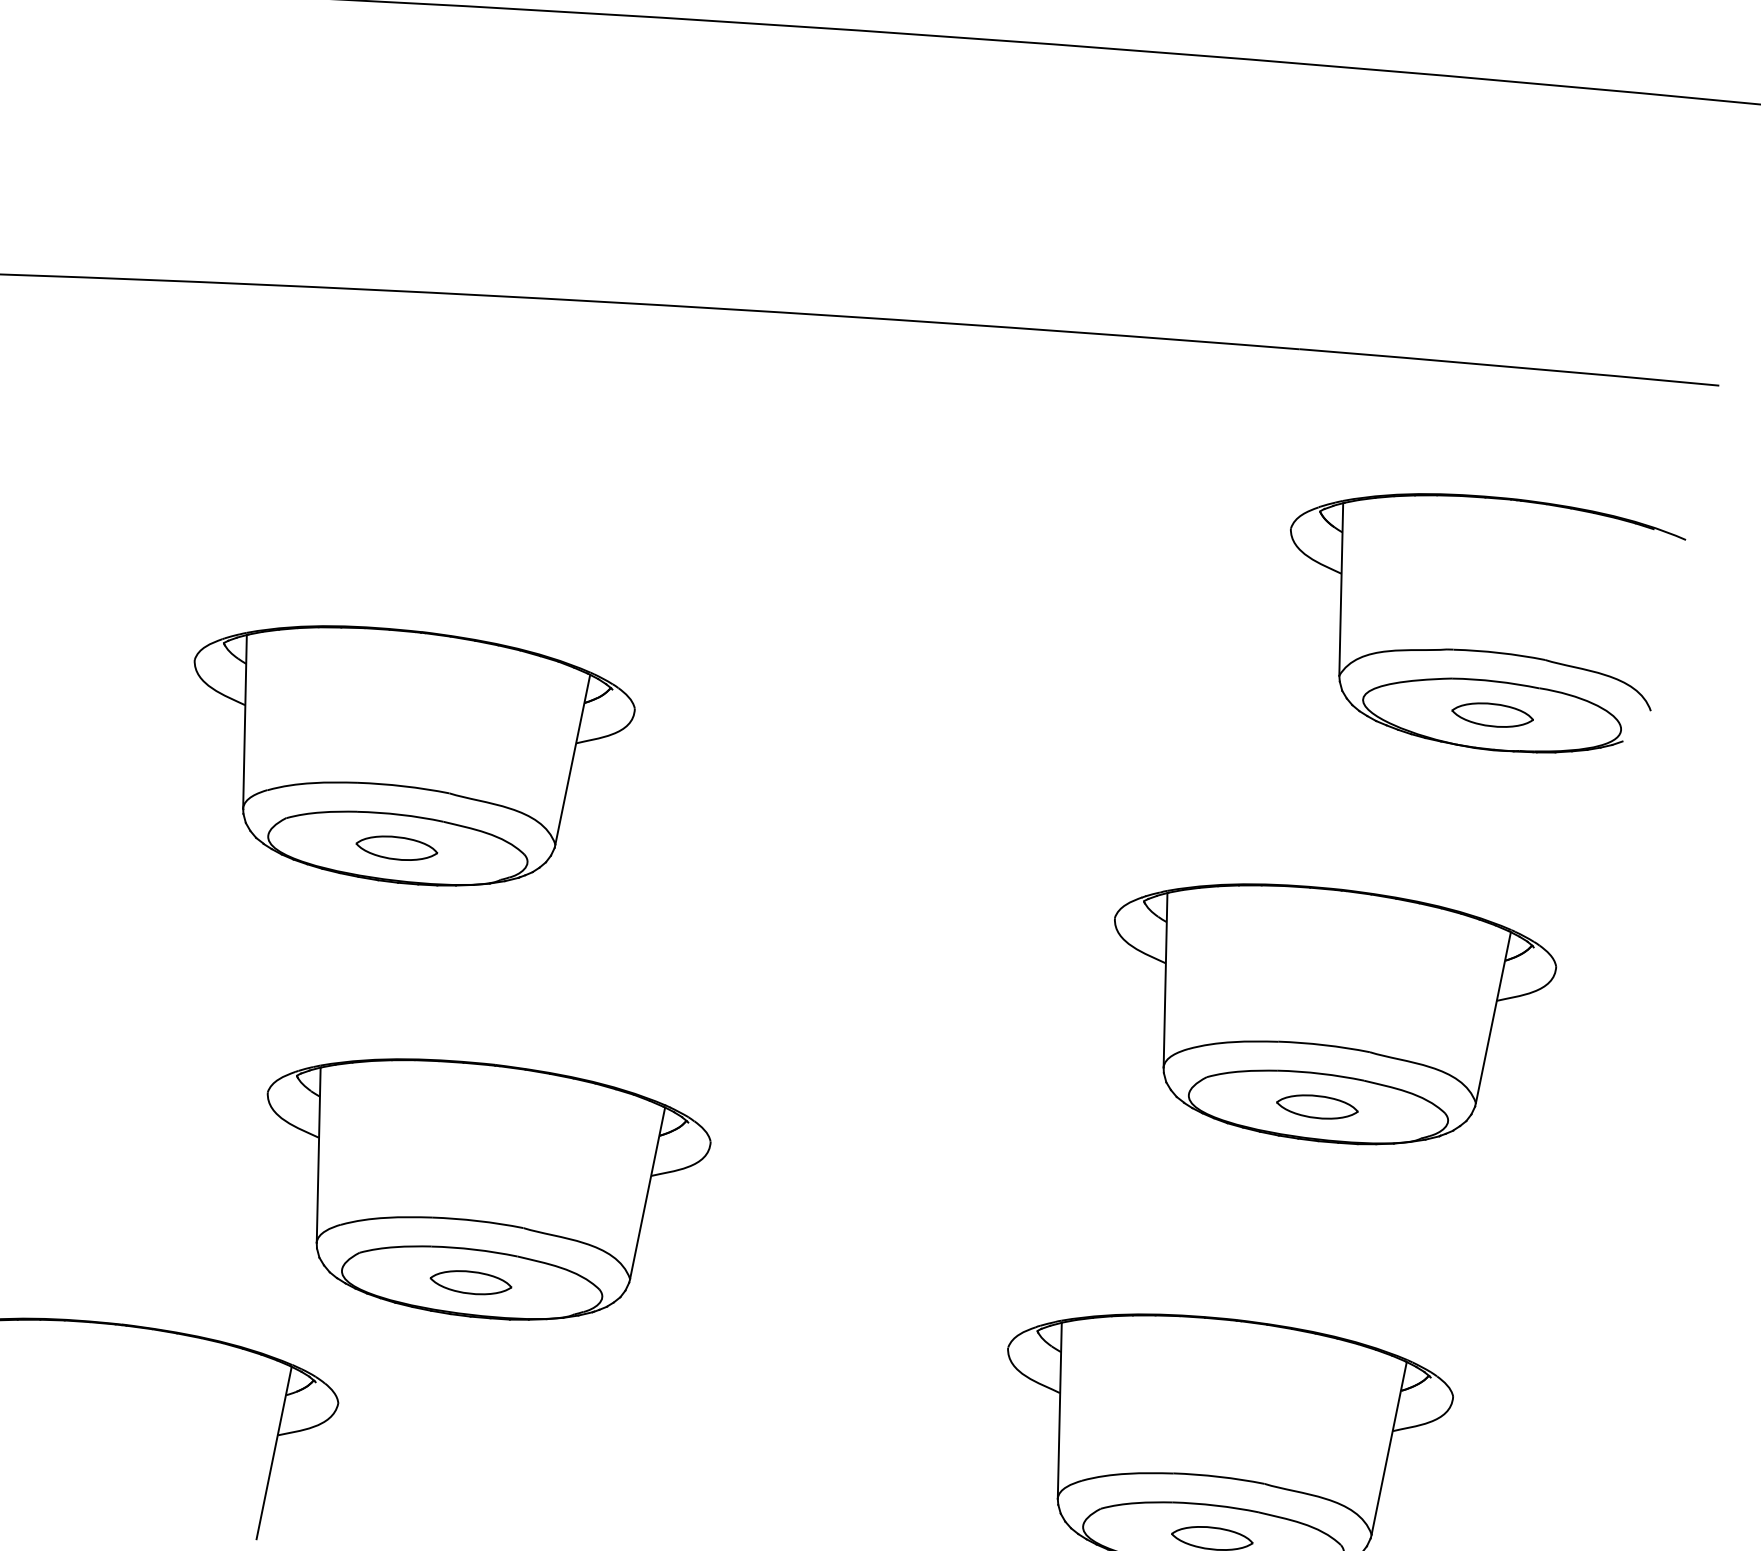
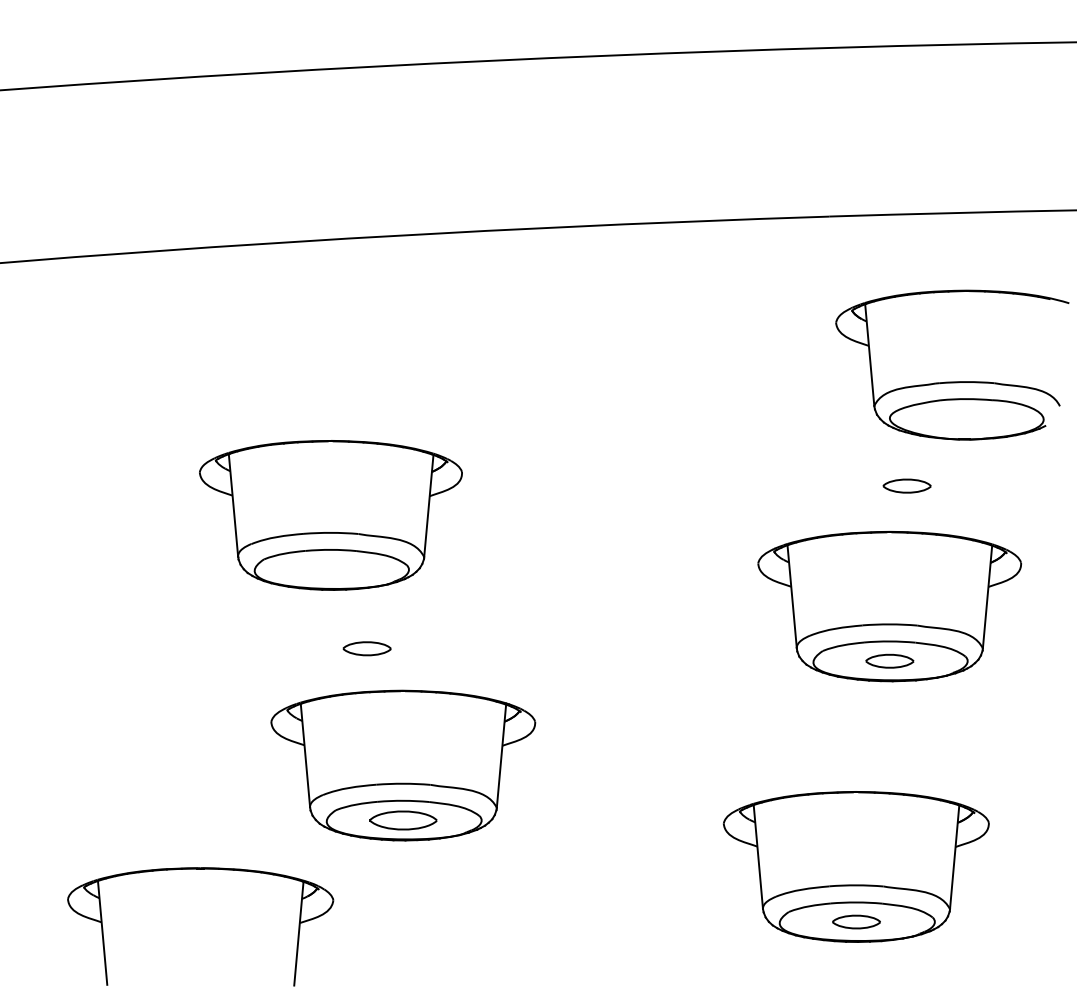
part: (1491, 713) -> (906, 485), moved
part: (395, 847) -> (366, 648), moved
part: (471, 1282) -> (403, 820), size x1.4

